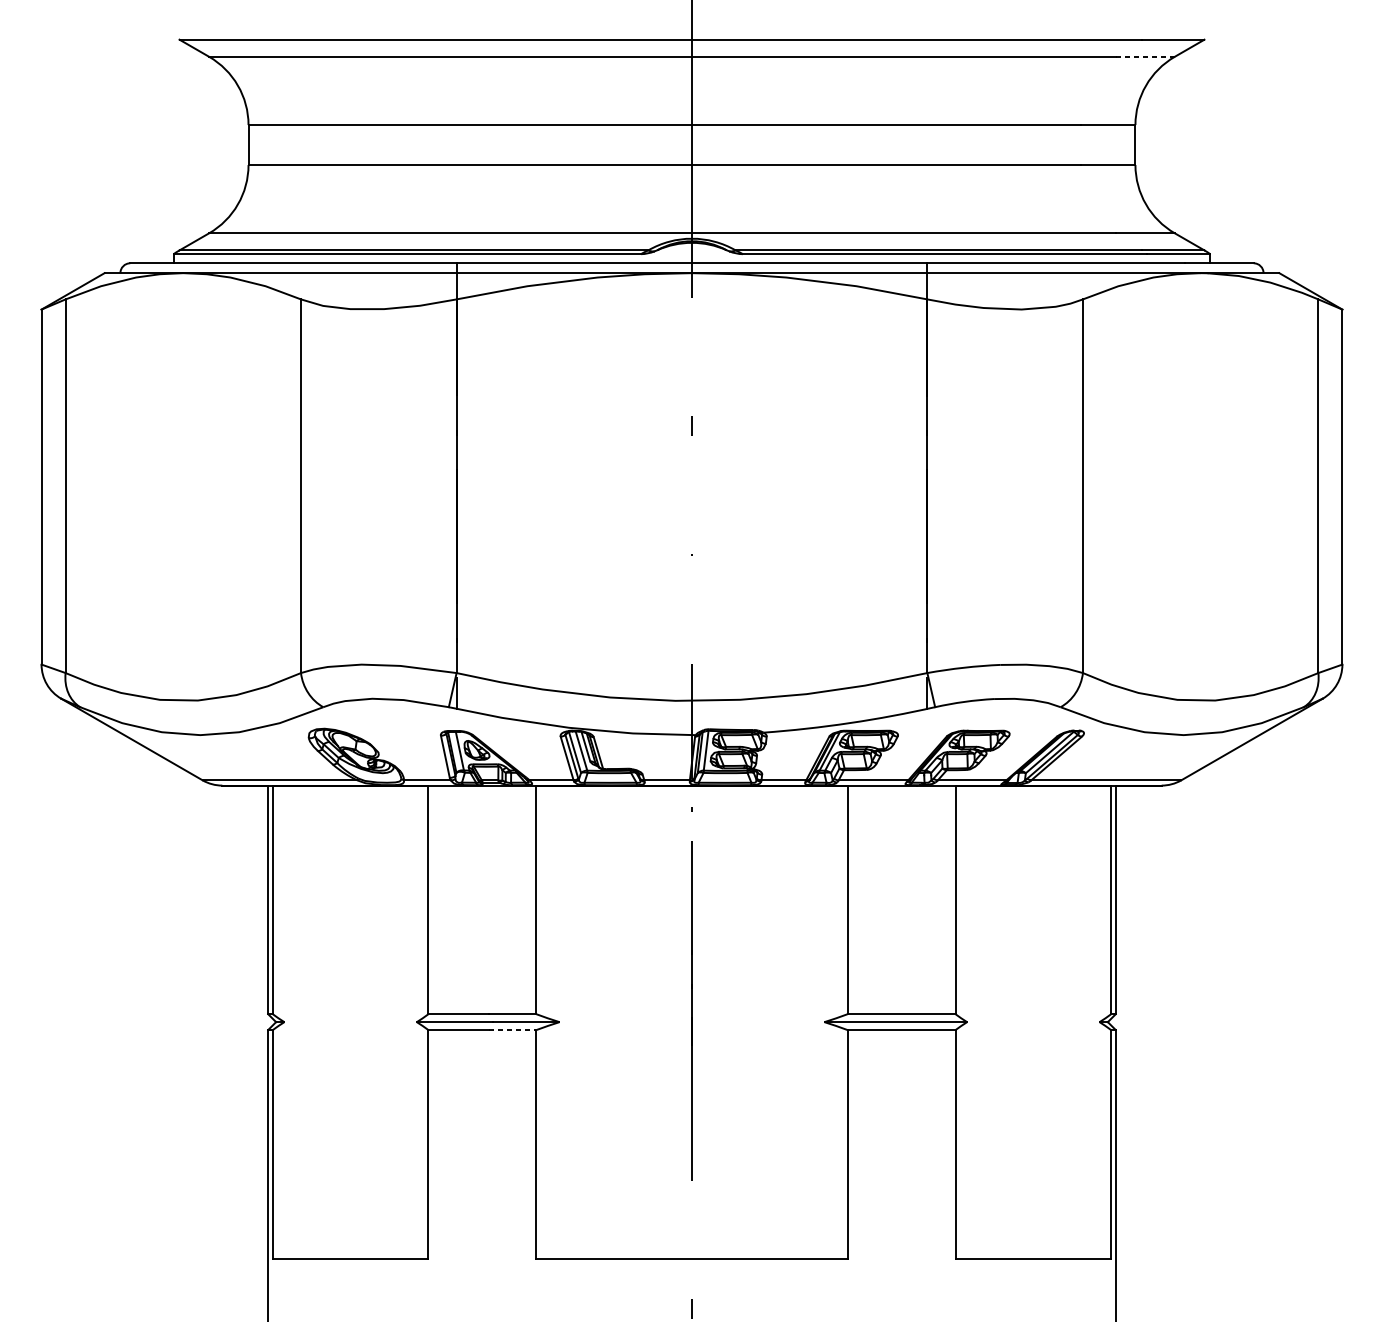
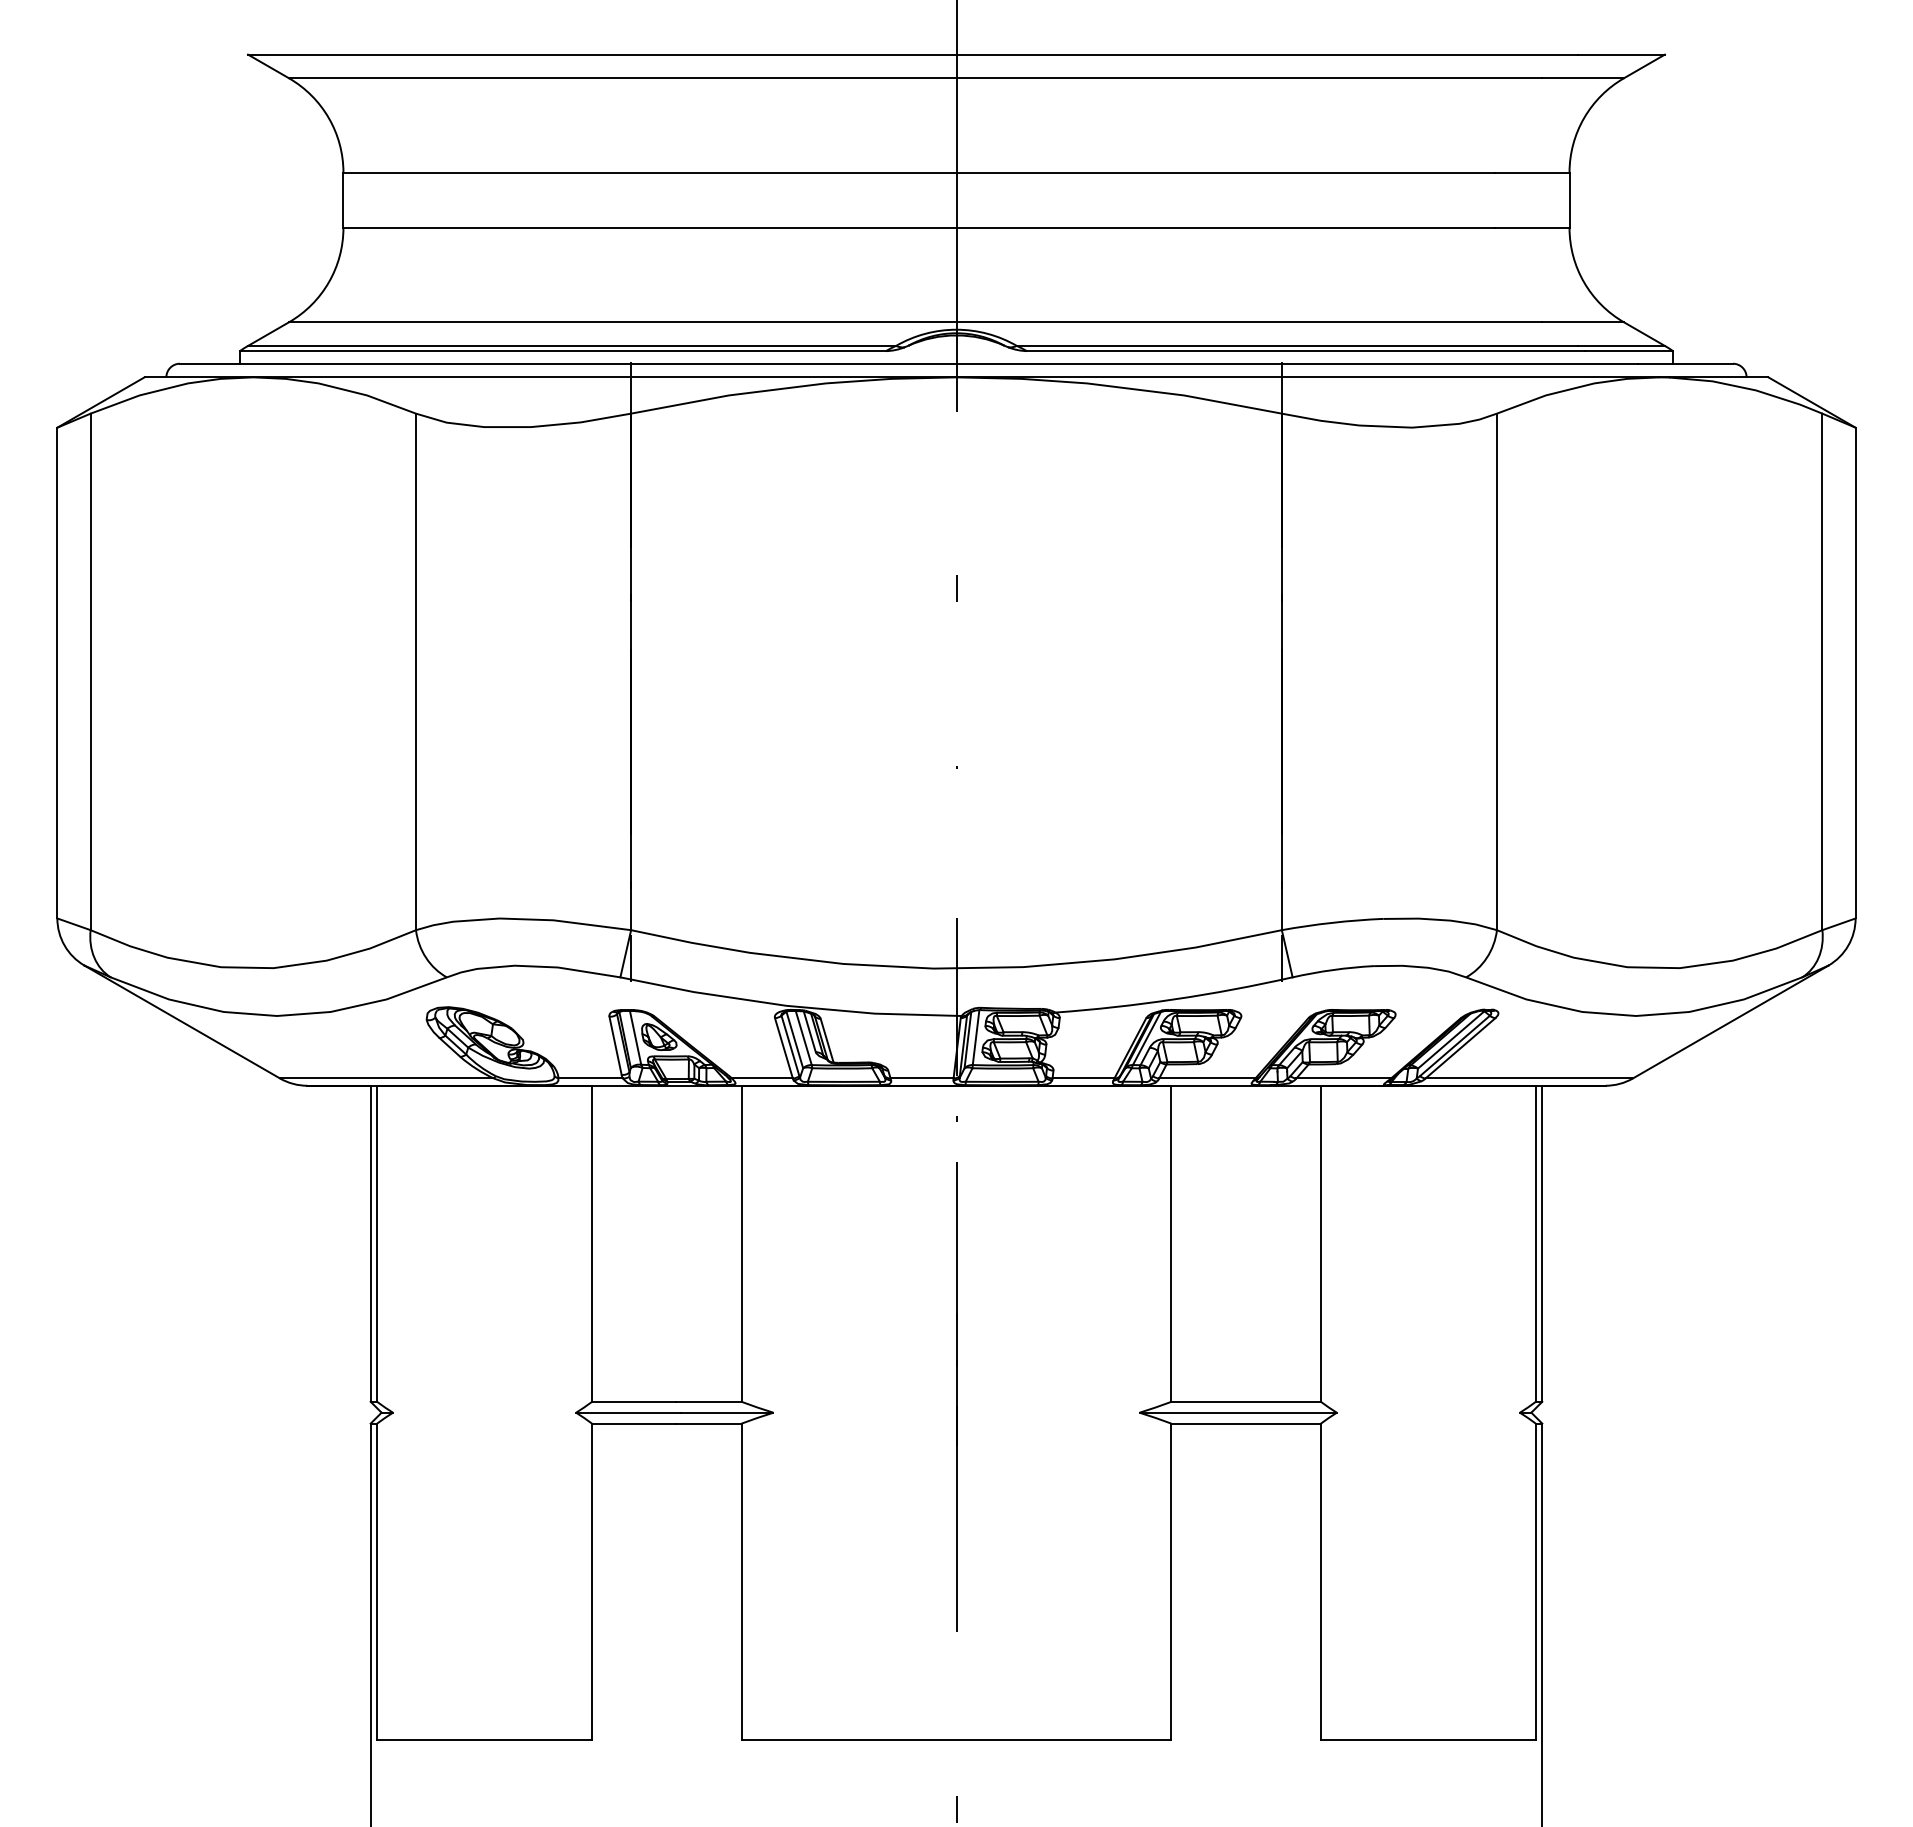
line: (1145, 56) -> (1583, 78), dashed -> solid
line: (512, 1029) -> (708, 1423), dashed -> solid

